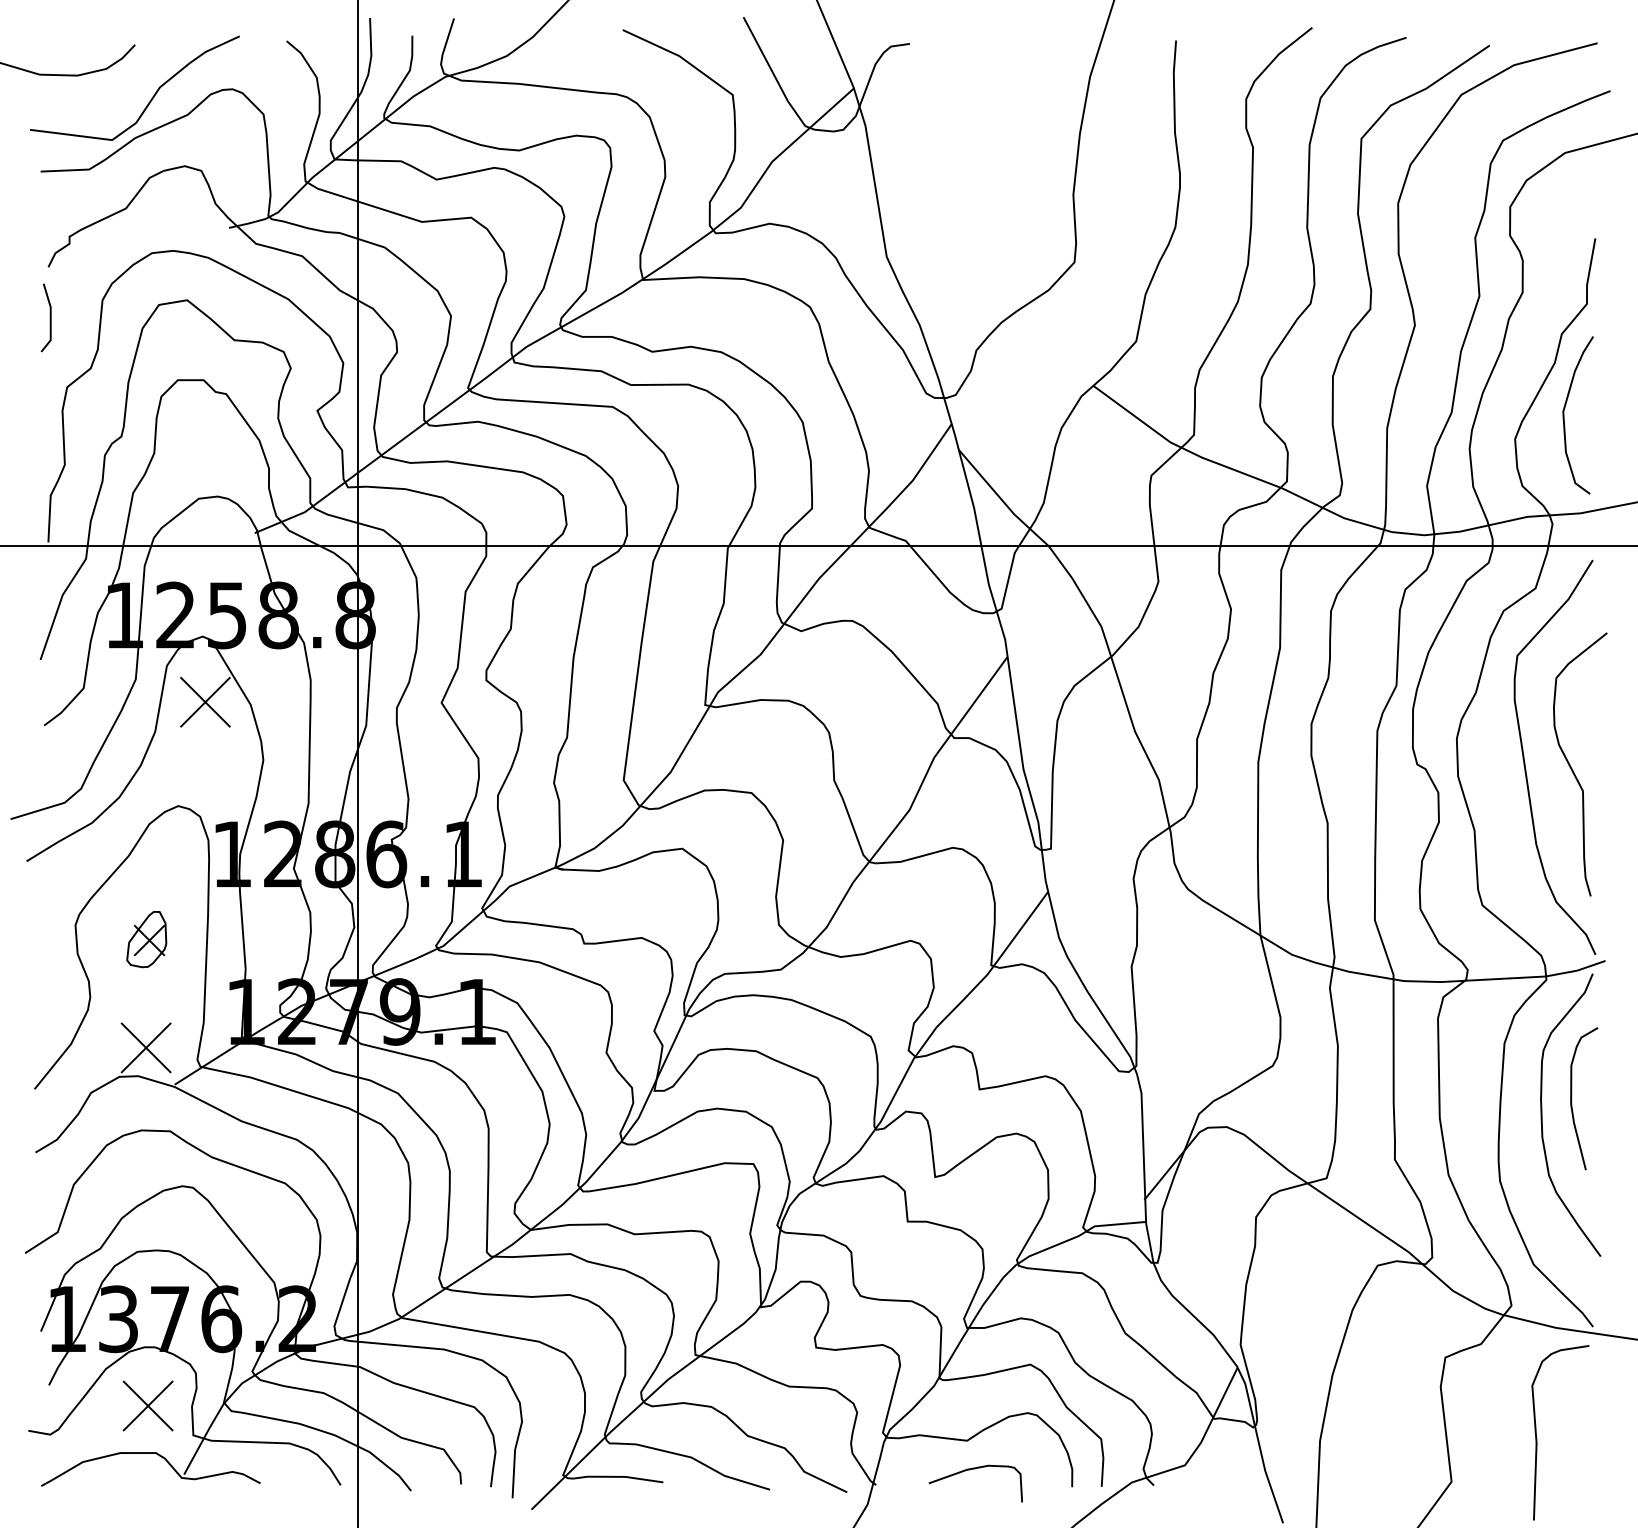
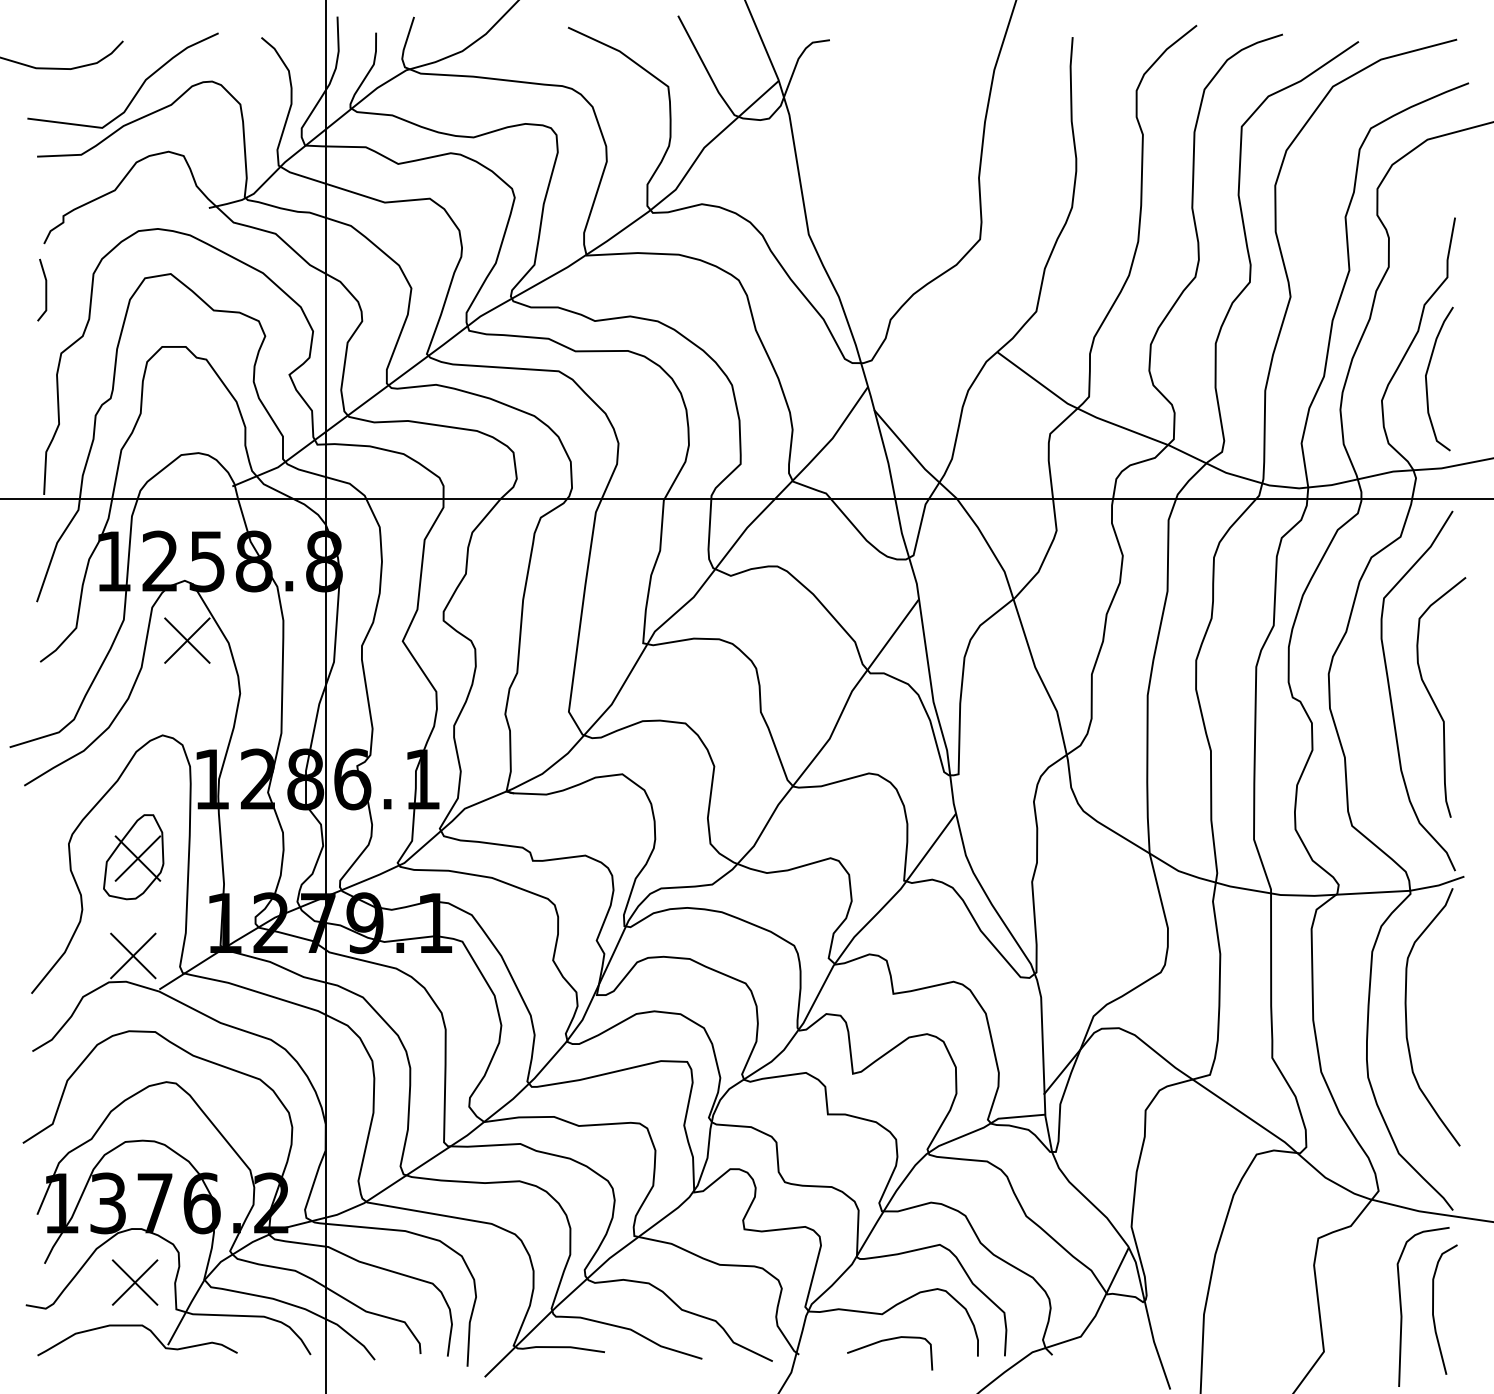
part: (146, 939) -> (133, 857), size x1.67
curve: (1572, 1098) -> (1434, 1309), moved

